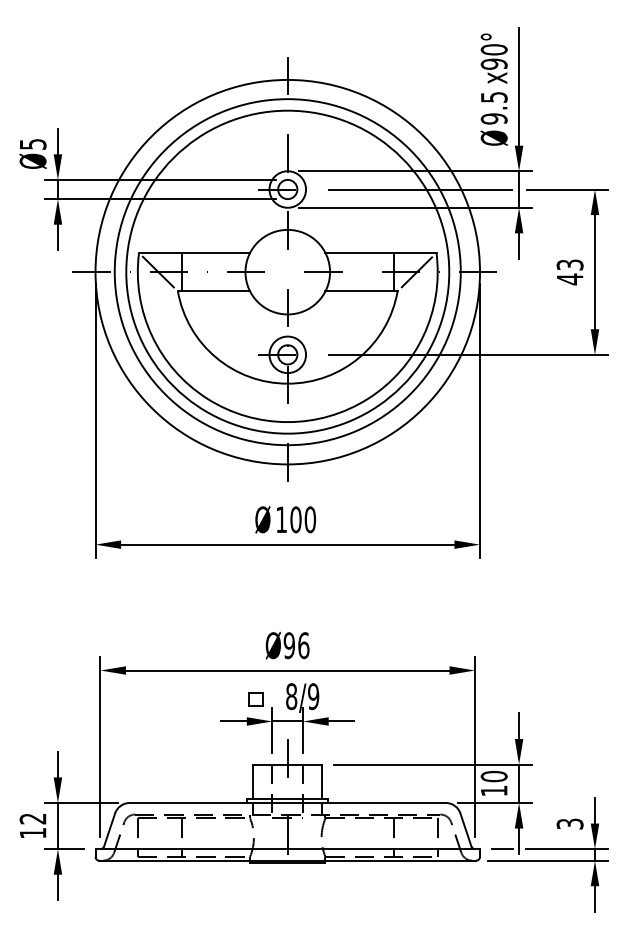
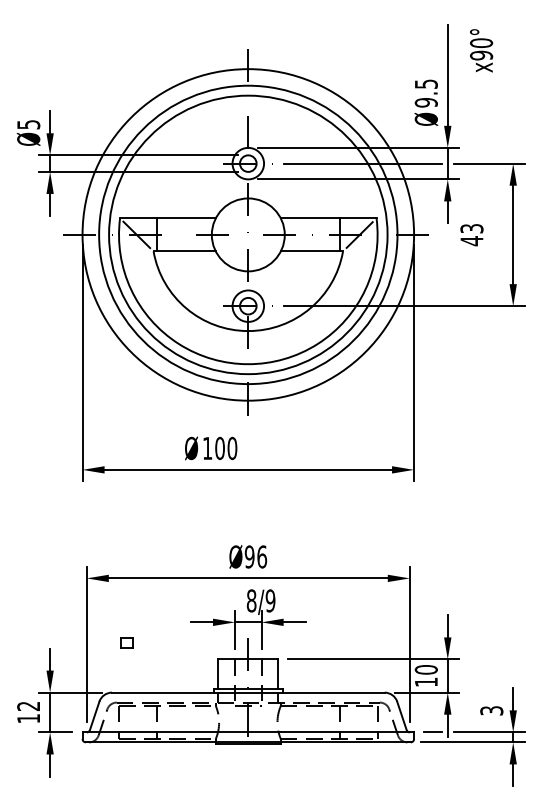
text: (493, 58) -> (480, 50), moved
text: (569, 272) -> (471, 235), moved
text: (285, 519) -> (211, 448), moved
part: (255, 699) -> (126, 643), moved

